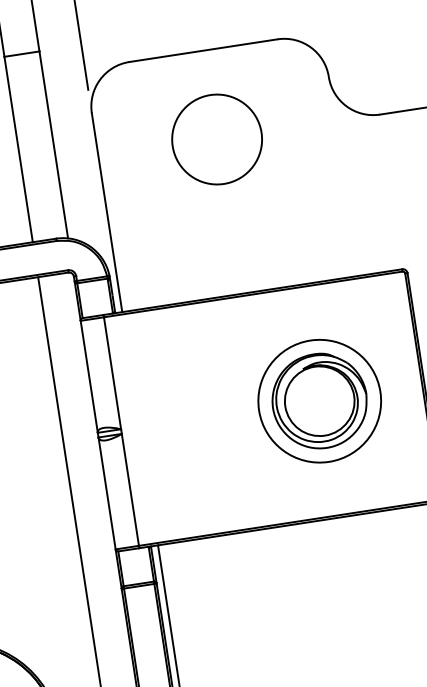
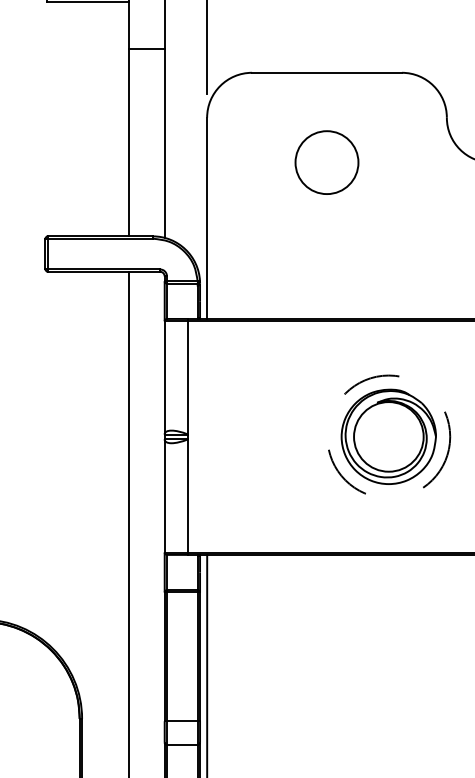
circle: (216, 139) -> (326, 162), size x0.7
circle: (319, 400) -> (388, 436), solid -> dashed

